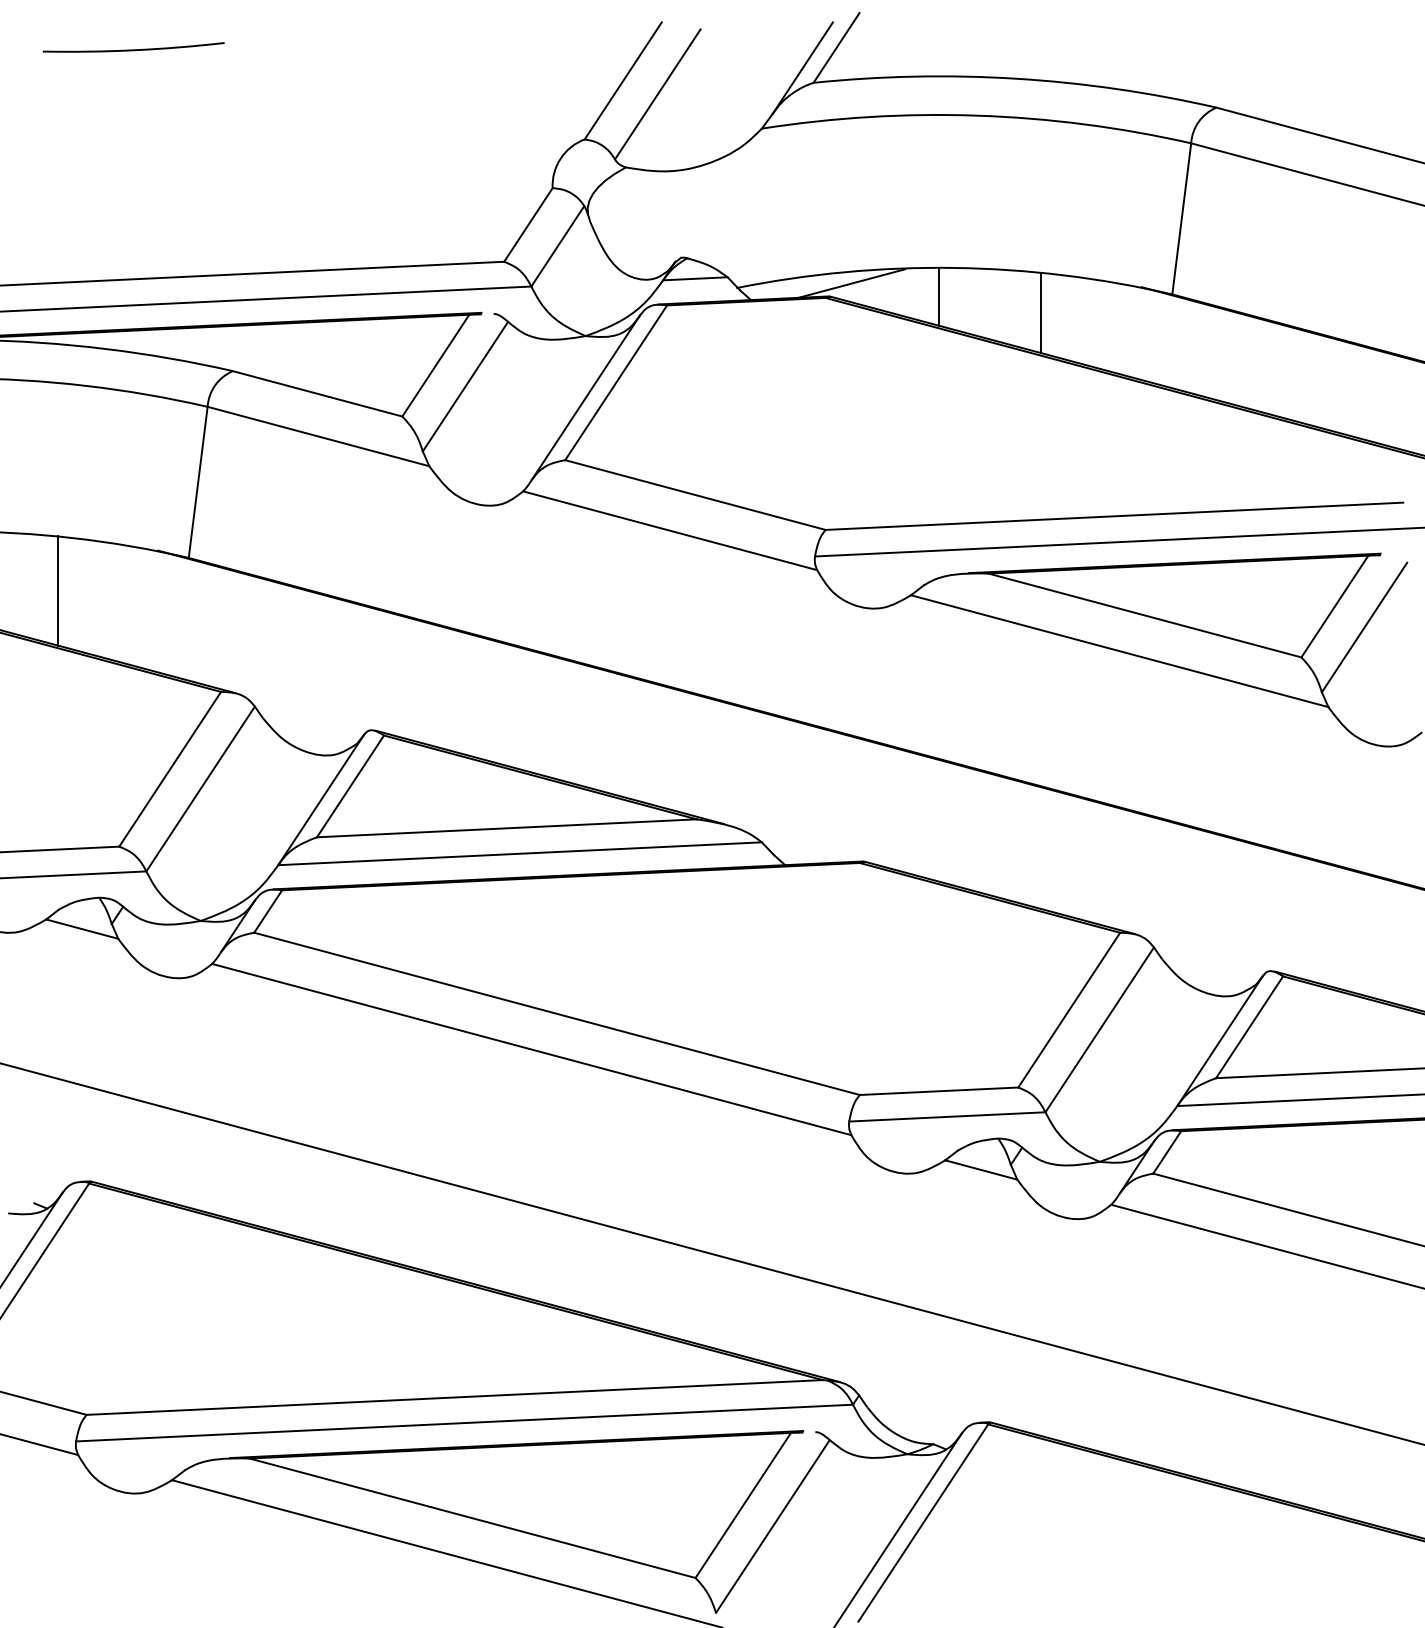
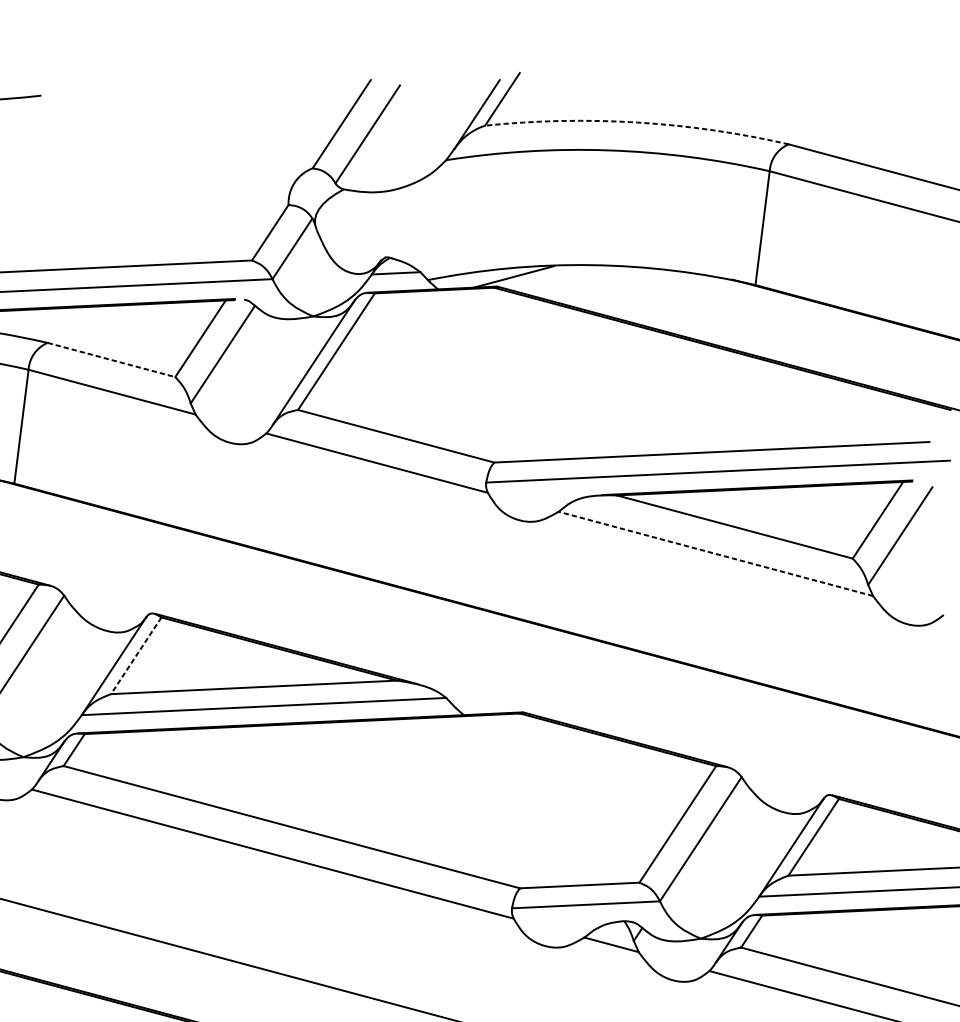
arc: (1016, 78) -> (638, 122), solid -> dashed
line: (938, 296) -> (579, 286), removed
line: (1041, 313) -> (656, 299), removed
line: (317, 393) -> (111, 359), solid -> dashed
line: (1119, 651) -> (715, 554), solid -> dashed
line: (350, 786) -> (136, 655), solid -> dashed

